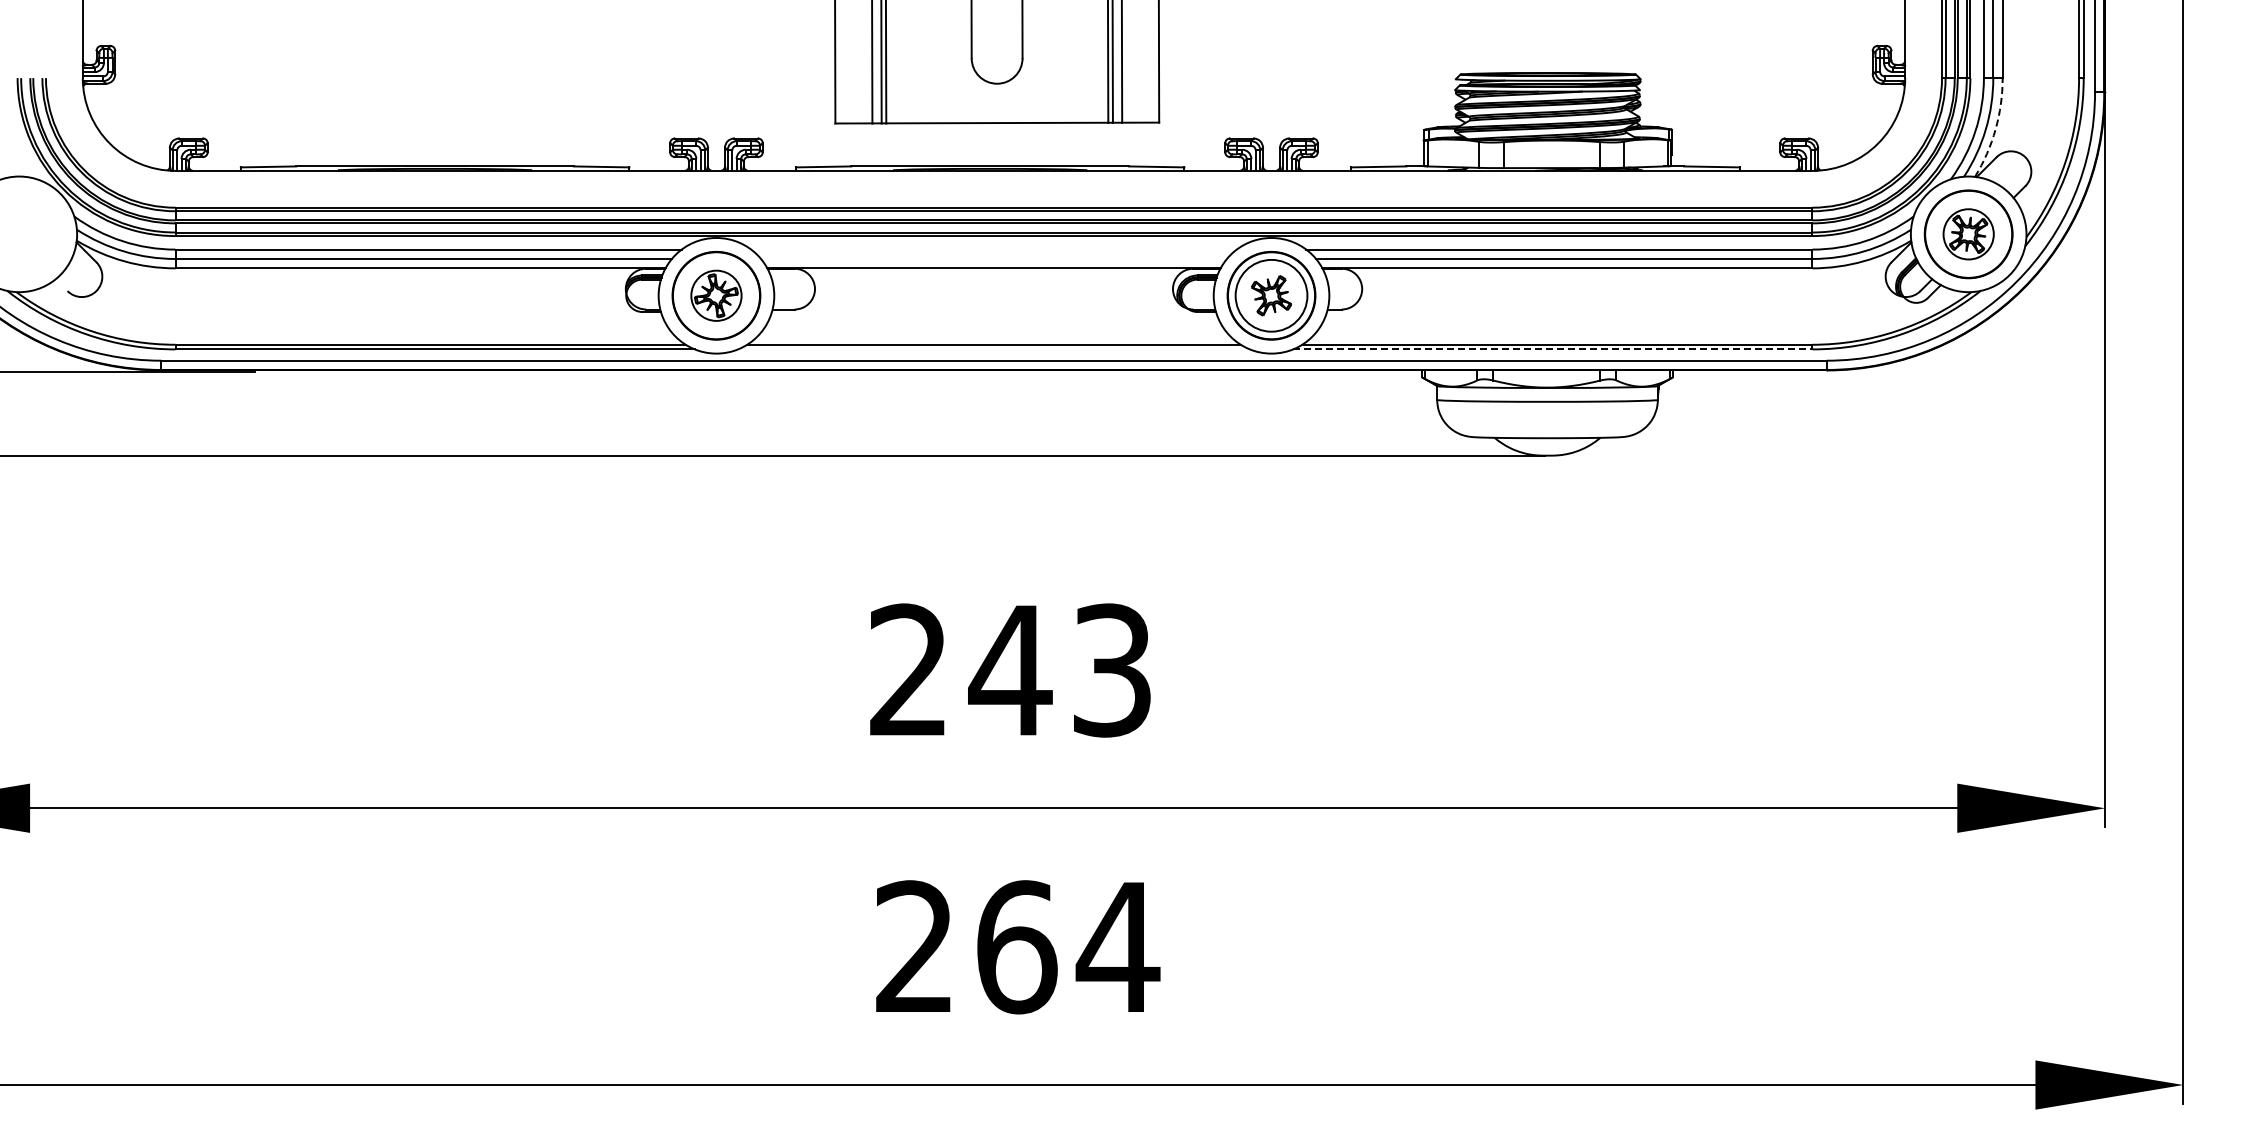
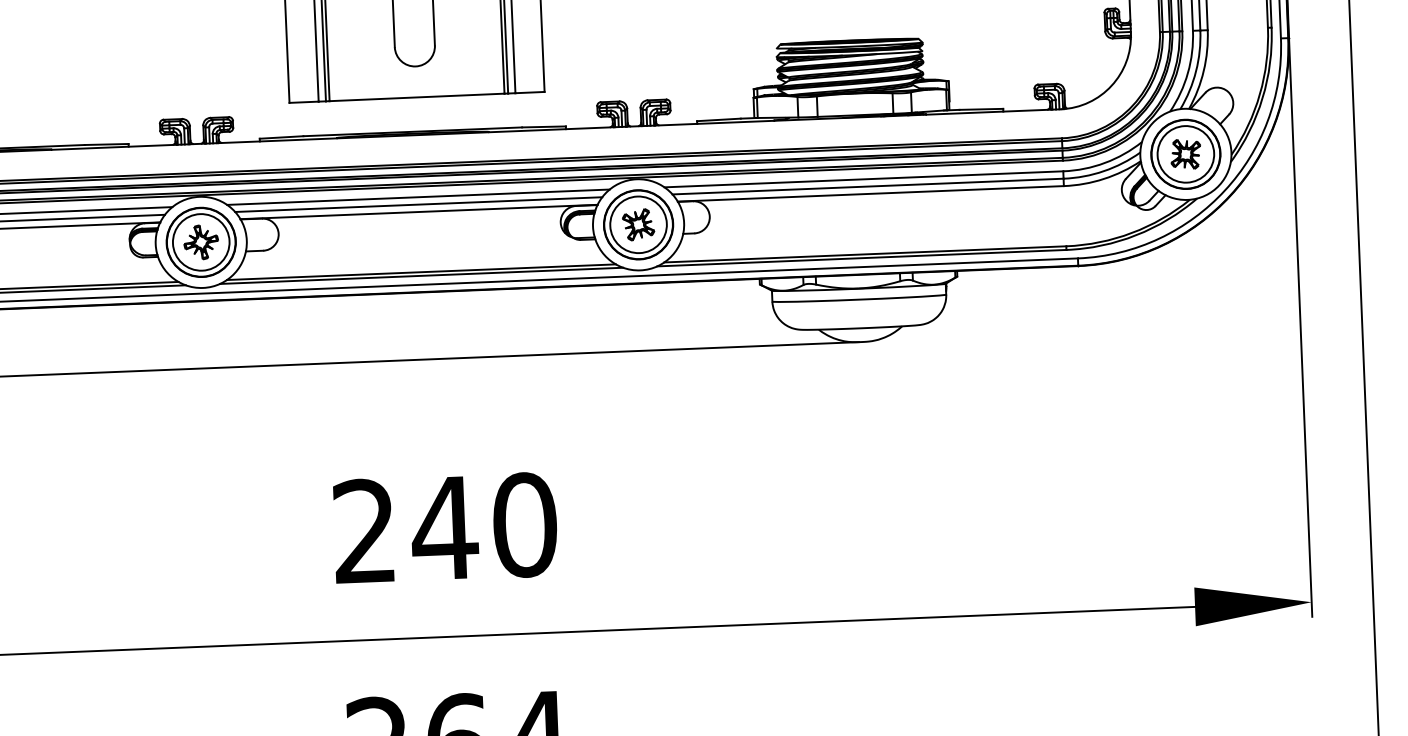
arc: (1995, 129) -> (1203, 70), dashed -> solid
circle: (1968, 234) -> (1185, 154), size x1.43
line: (993, 249) -> (418, 197), added
line: (993, 258) -> (418, 204), added
circle: (716, 295) -> (201, 242), size x1.43
line: (993, 349) -> (421, 275), added
line: (1552, 349) -> (861, 258), dashed -> solid
text: (1112, 670) -> (525, 525), 243 -> 240

